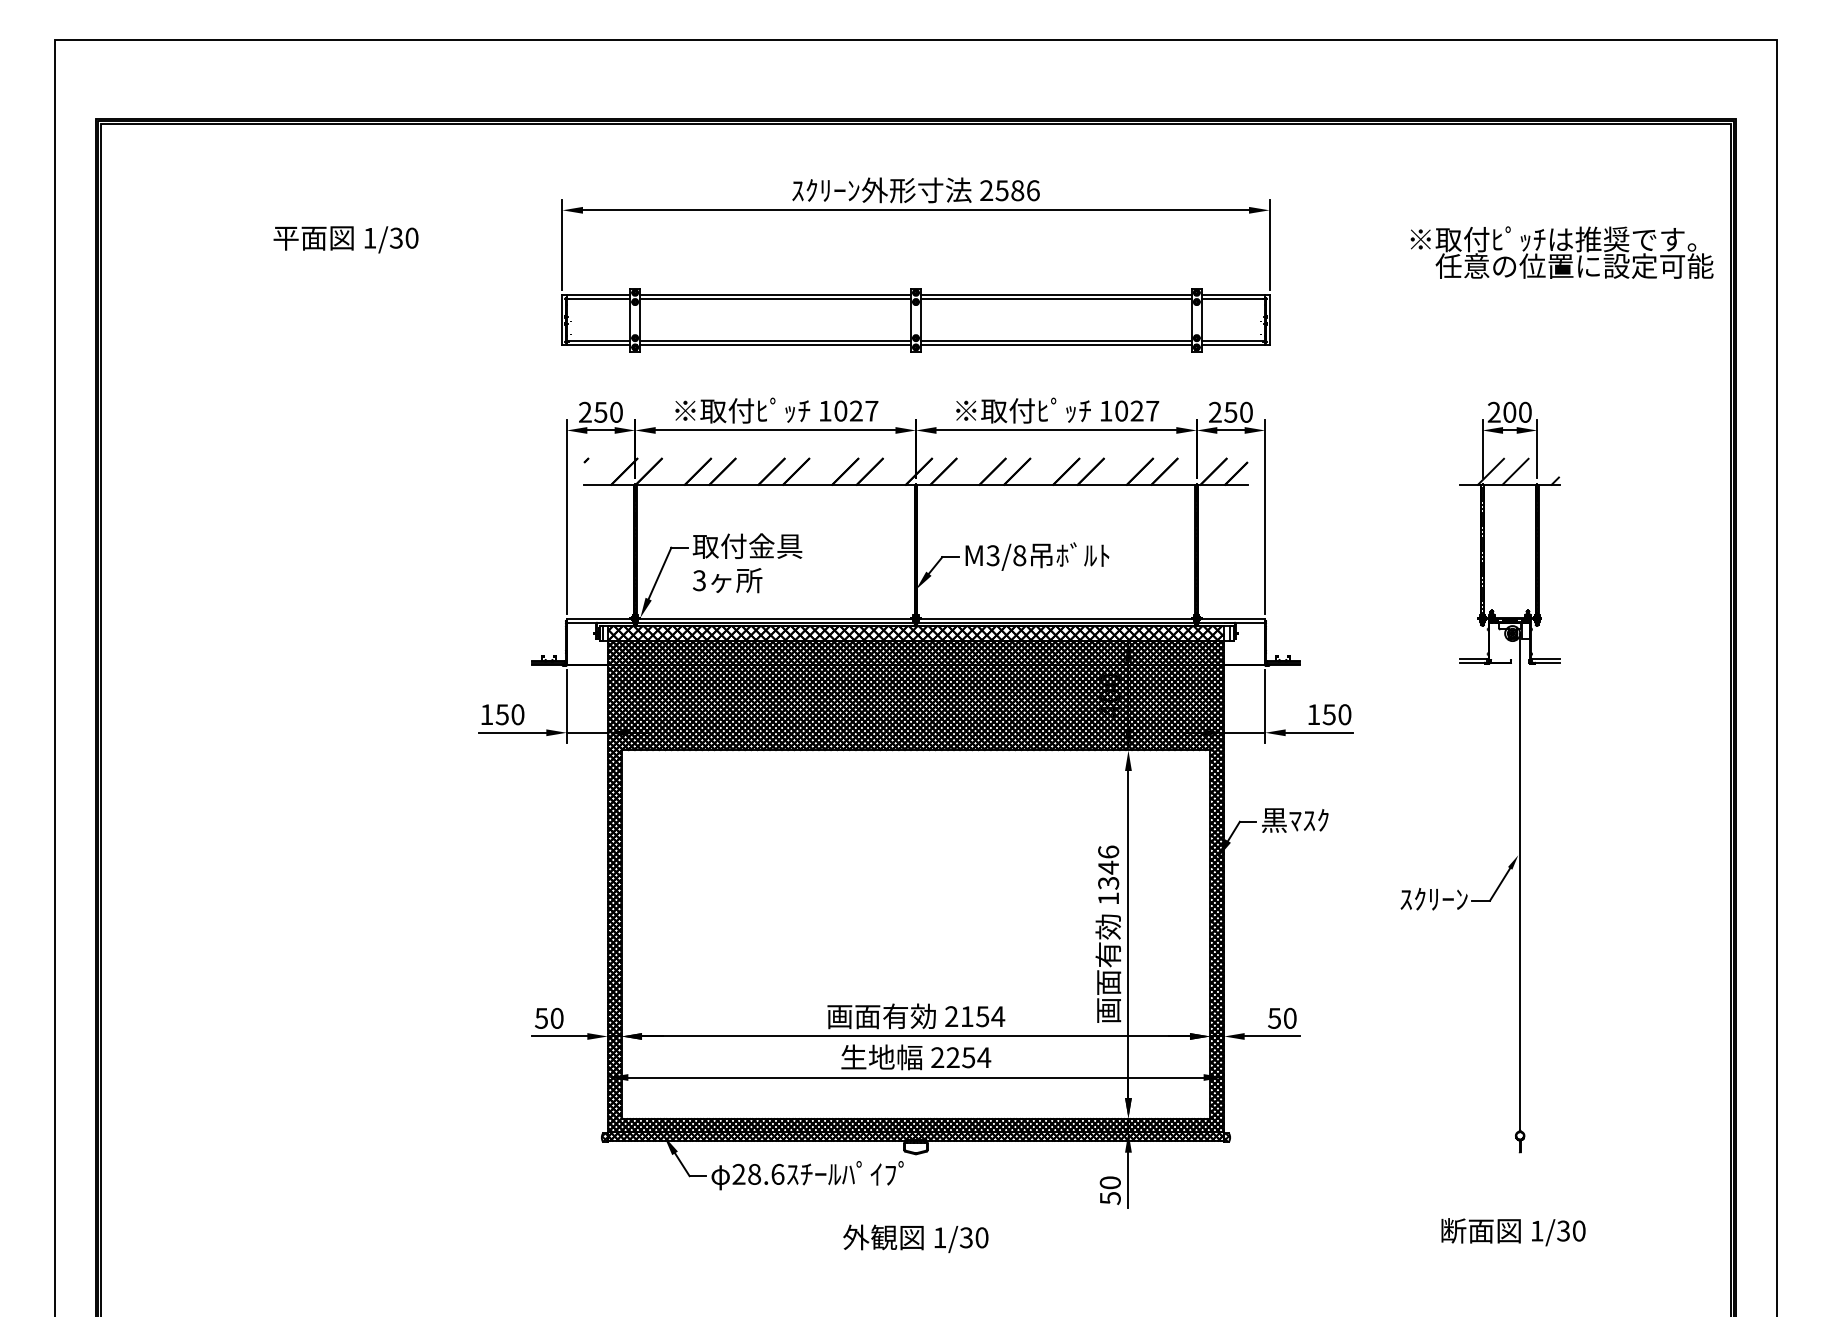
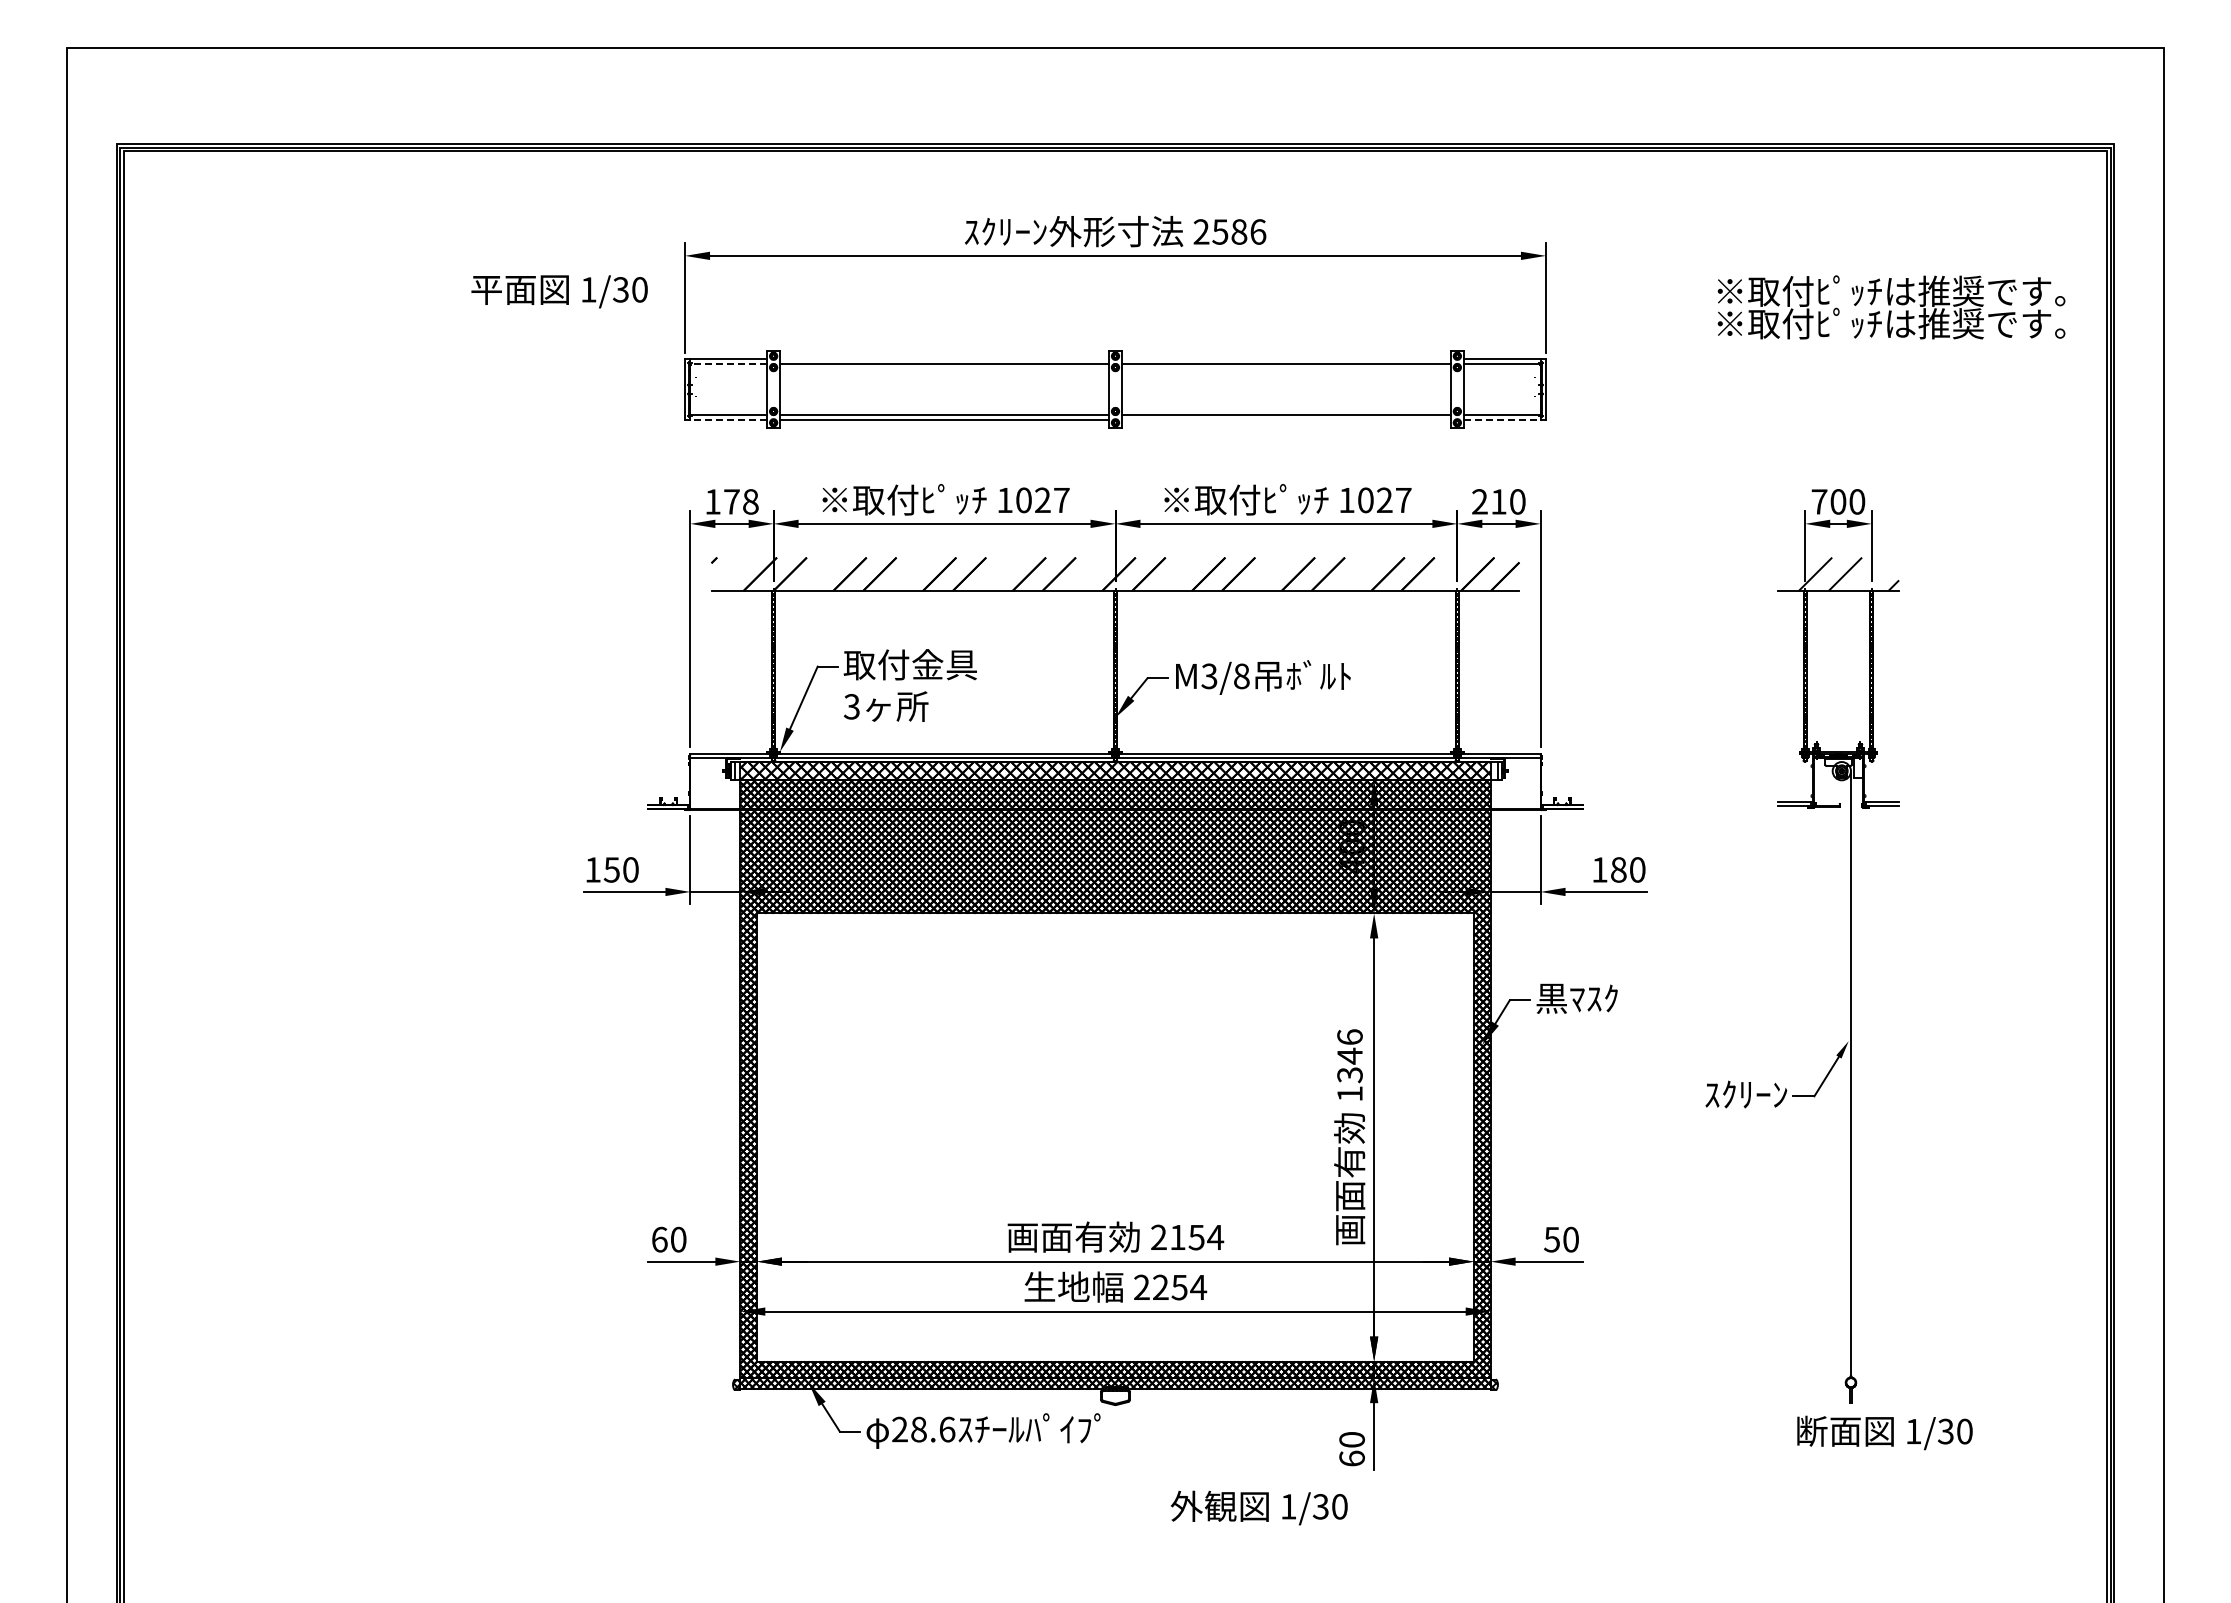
text: (345, 239) -> (559, 291), moved
text: (1561, 265) -> (1901, 323), 任意の位置に設定可能 -> ※取付ﾋﾟｯﾁは推奨です。
line: (775, 295) -> (944, 359), removed
line: (1056, 295) -> (1286, 359), removed
line: (598, 298) -> (728, 363), solid -> dashed
line: (598, 344) -> (728, 419), solid -> dashed
line: (1056, 344) -> (1286, 419), removed
line: (1233, 344) -> (1502, 419), solid -> dashed
text: (600, 412) -> (731, 501), 250 -> 178
text: (1230, 412) -> (1498, 501), 250 -> 210
text: (1494, 412) -> (1819, 501), 200 -> 700
text: (1329, 714) -> (1618, 869), 150 -> 180
text: (541, 1018) -> (659, 1239), 50 -> 60
text: (1109, 1198) -> (1351, 1458), 50 -> 60
text: (1513, 1231) -> (1884, 1432), moved
text: (915, 1238) -> (1258, 1507), moved

